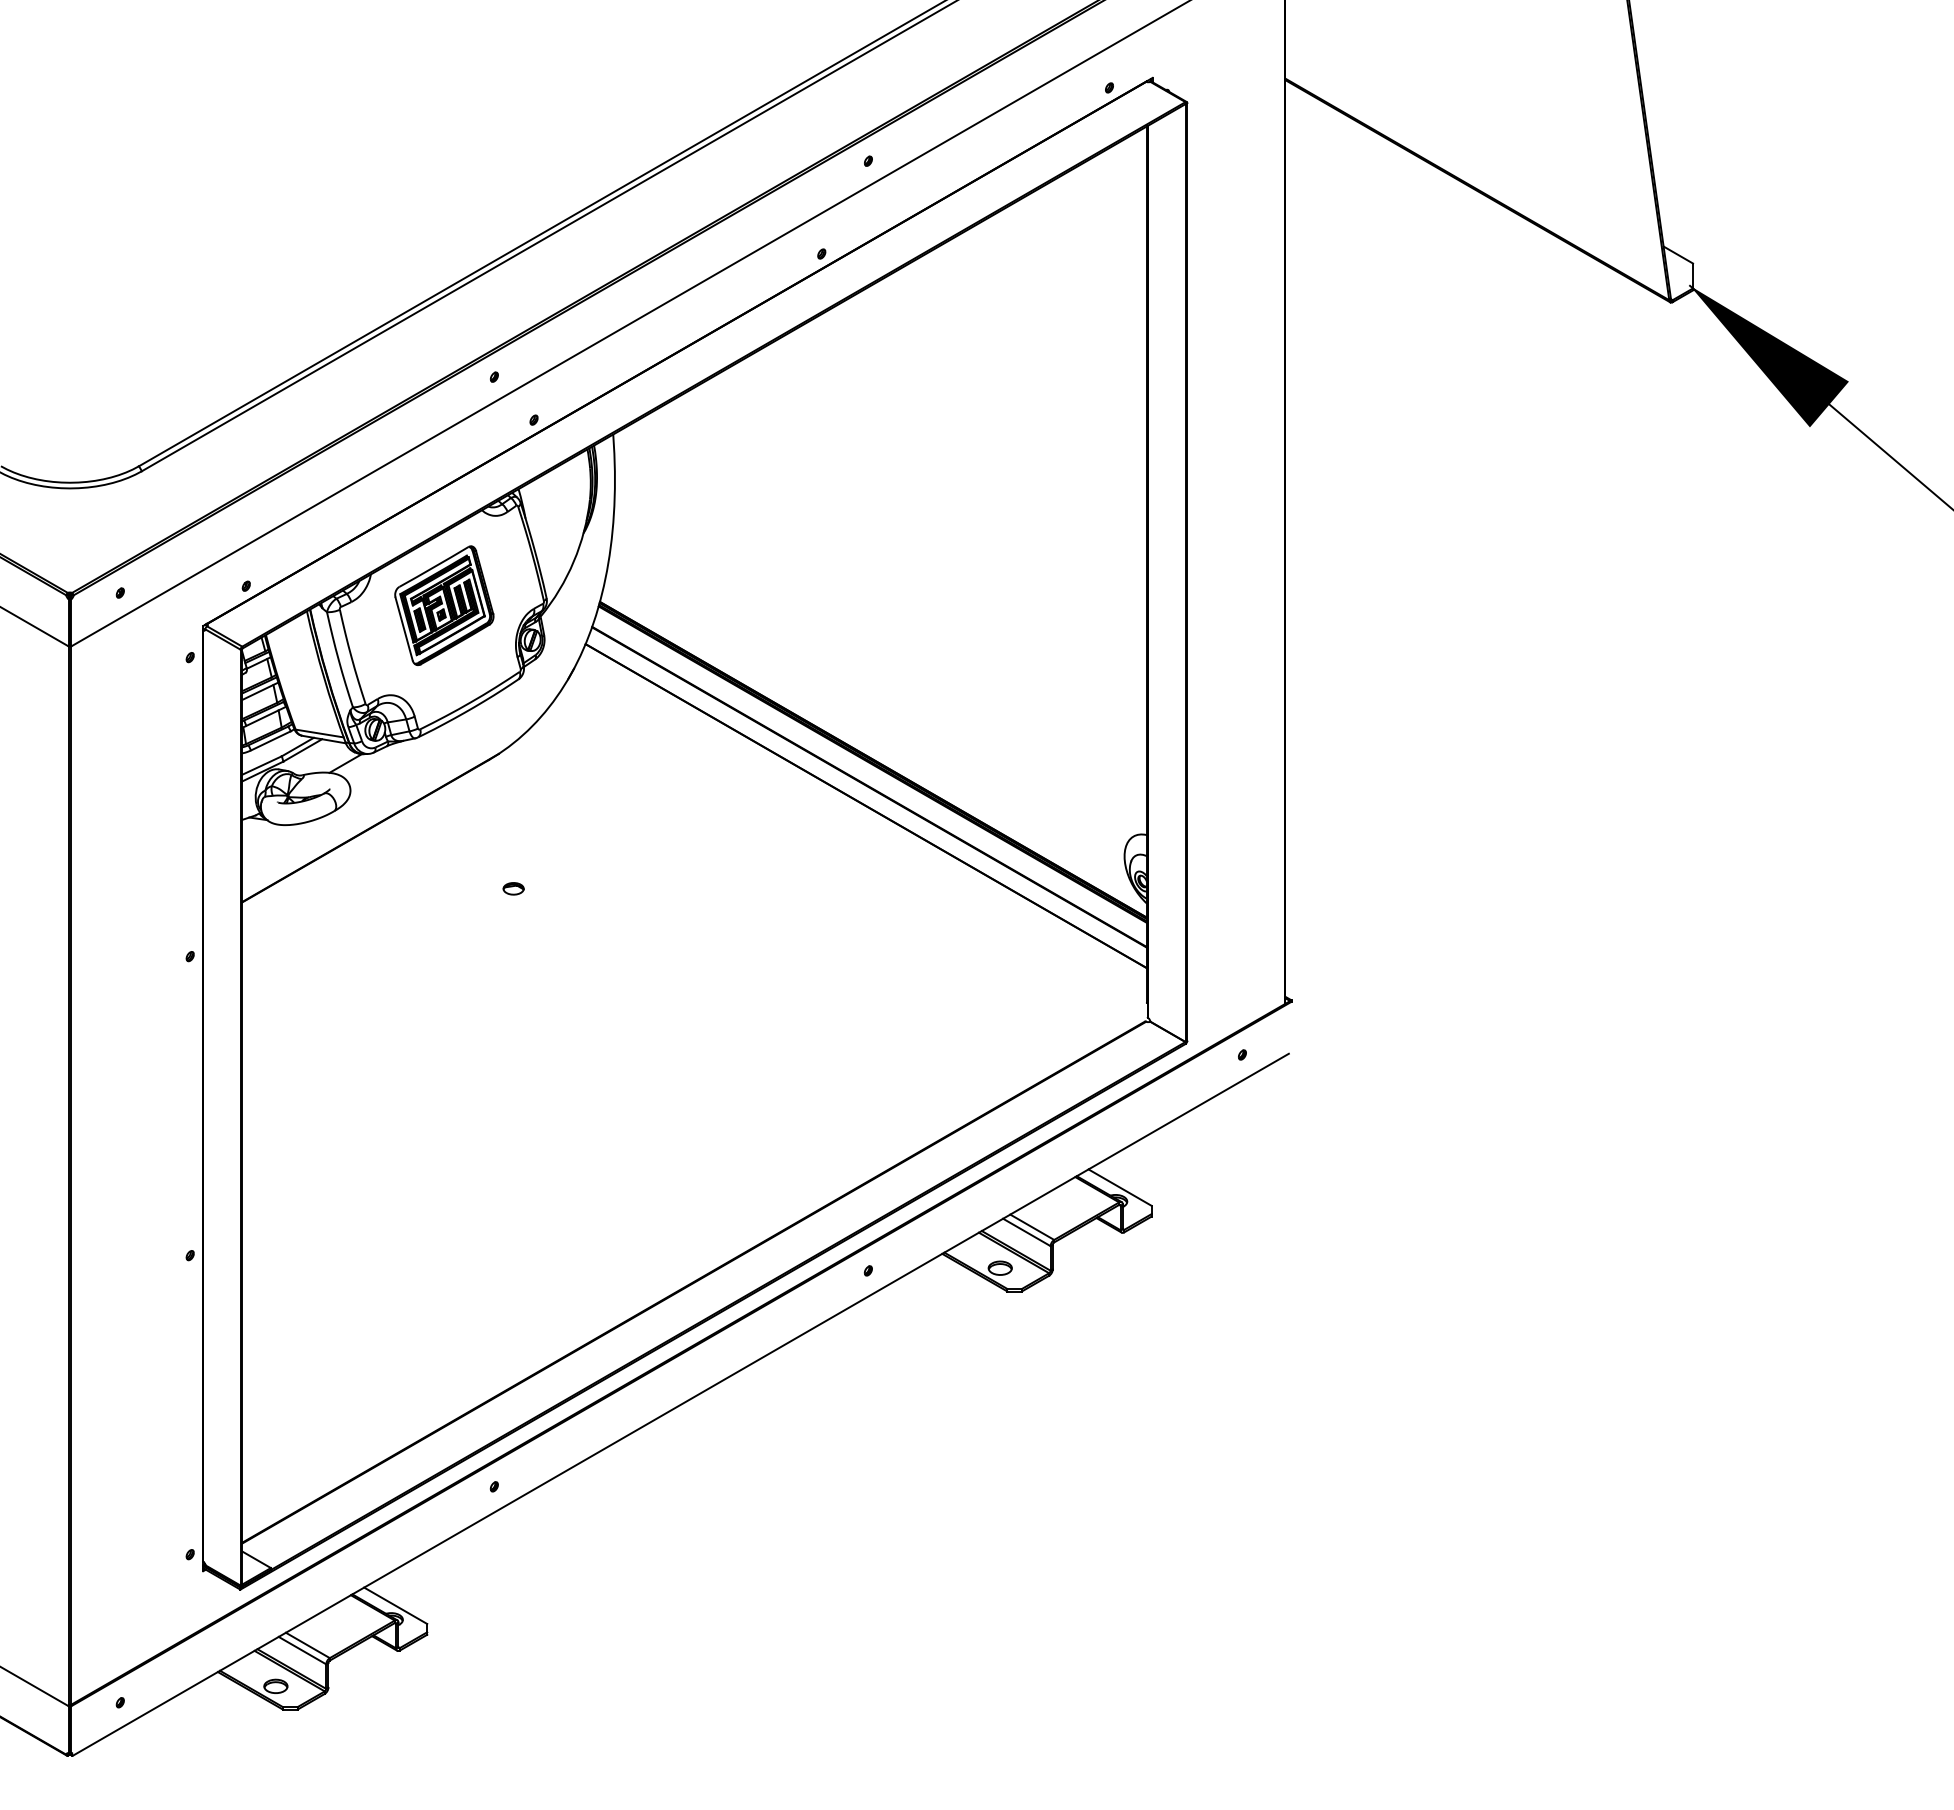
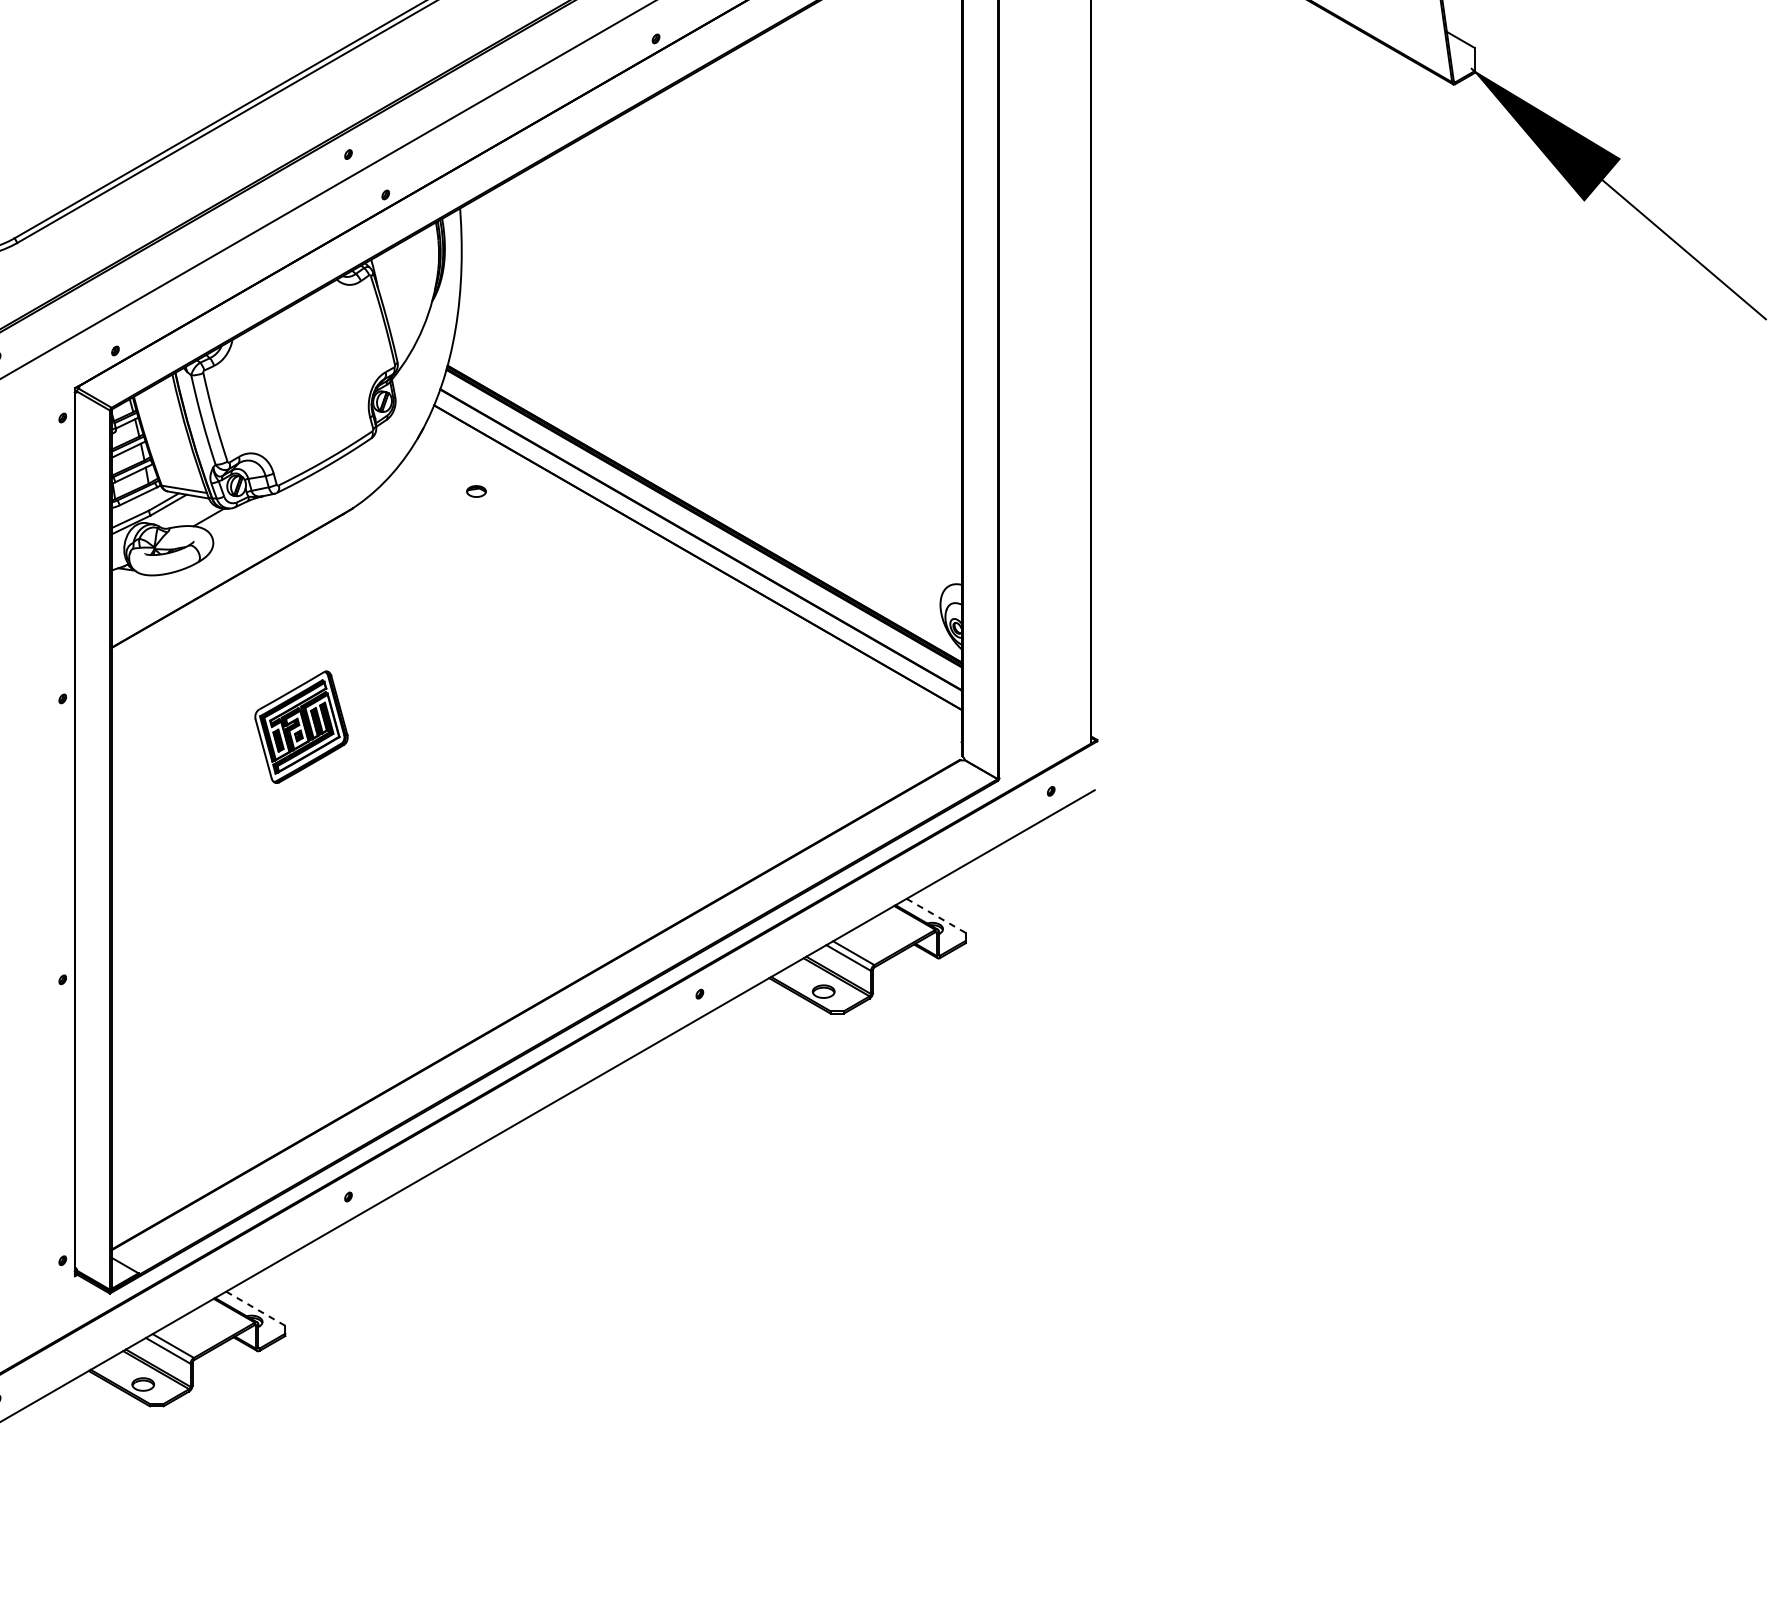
part: (444, 605) -> (301, 727), moved
part: (513, 888) -> (476, 491), moved
line: (1120, 1187) -> (936, 915), solid -> dashed
line: (396, 1606) -> (256, 1309), solid -> dashed

